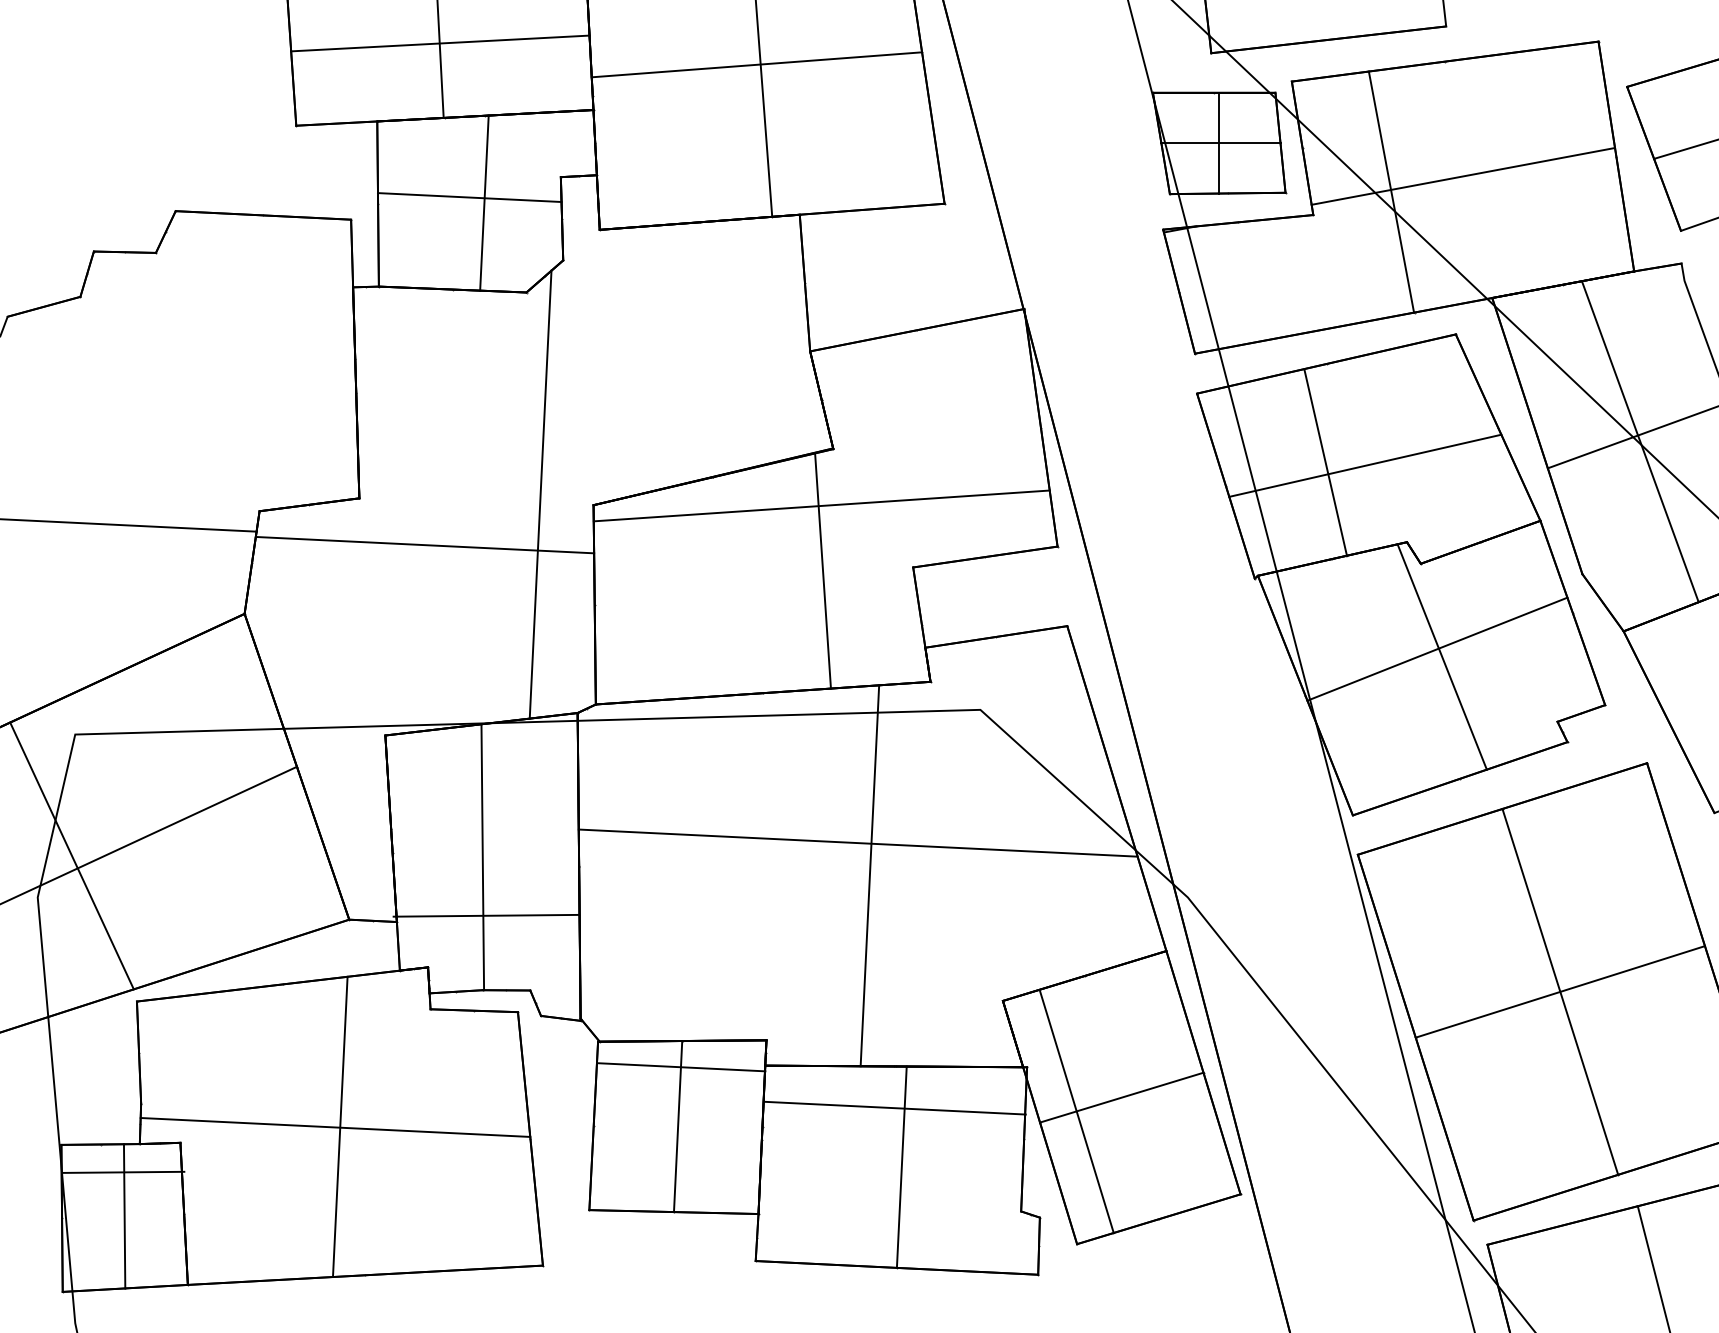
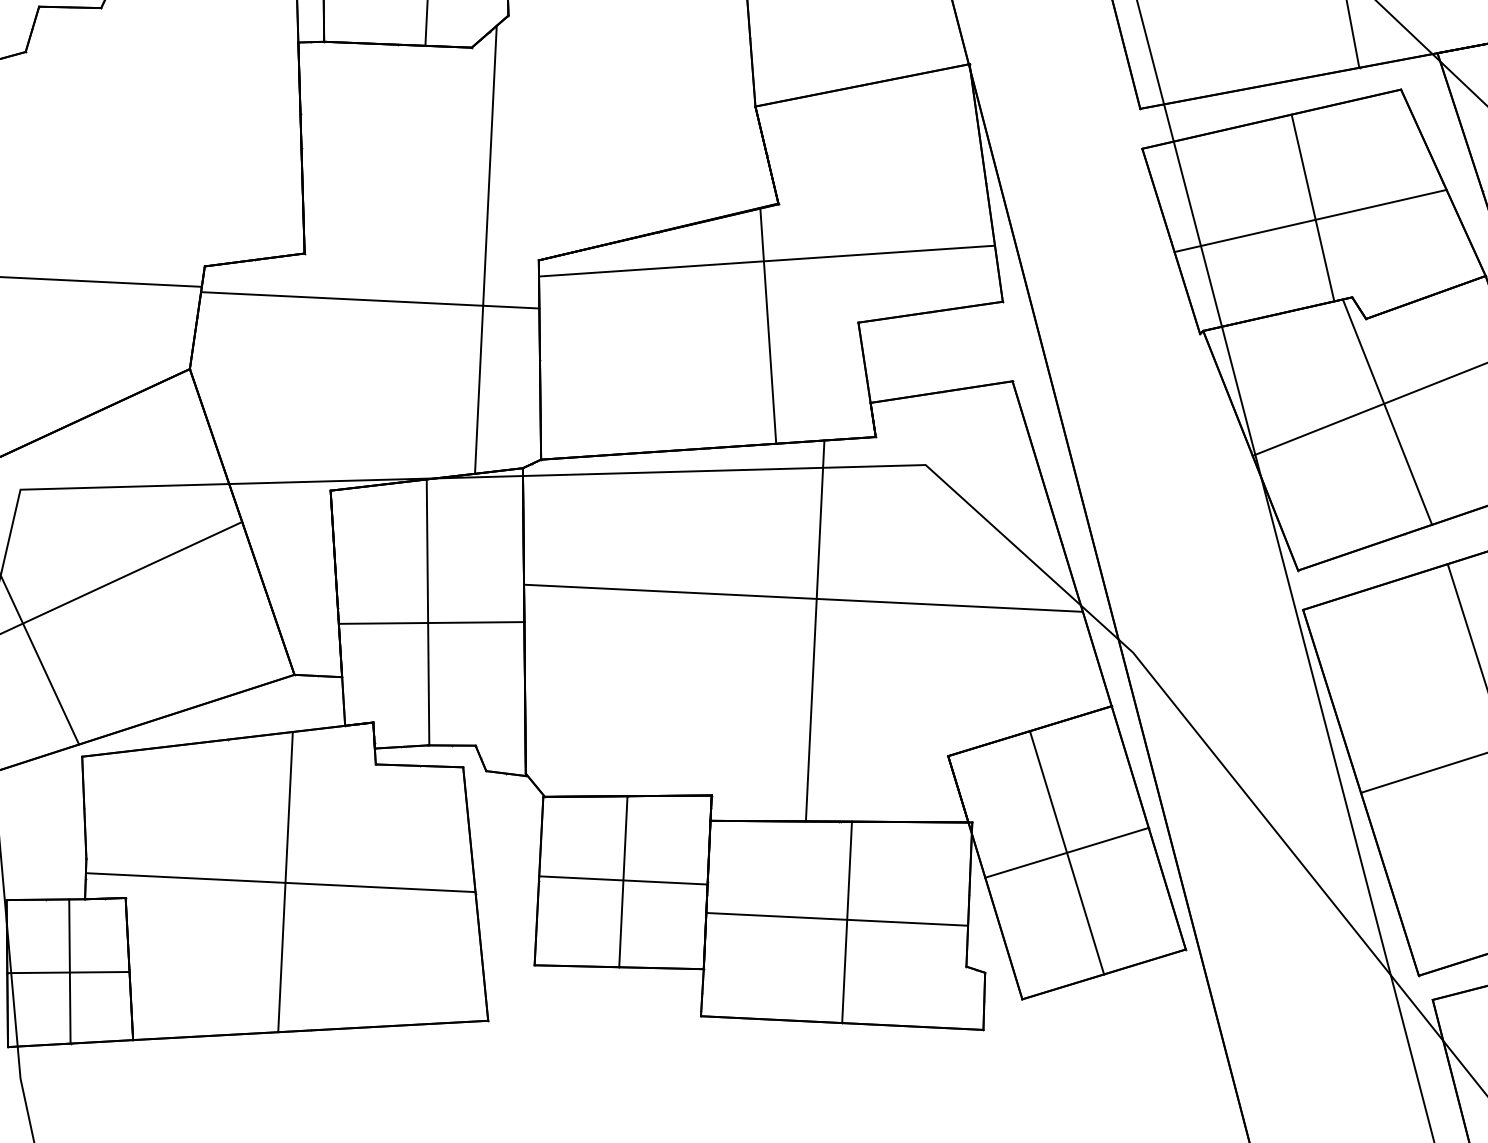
line: (1325, 462) -> (1312, 207), moved
line: (486, 915) -> (431, 622), moved
line: (681, 1067) -> (623, 880), moved
line: (894, 1107) -> (836, 918), moved
line: (1076, 1111) -> (1066, 852), moved
line: (123, 1171) -> (68, 971), moved

